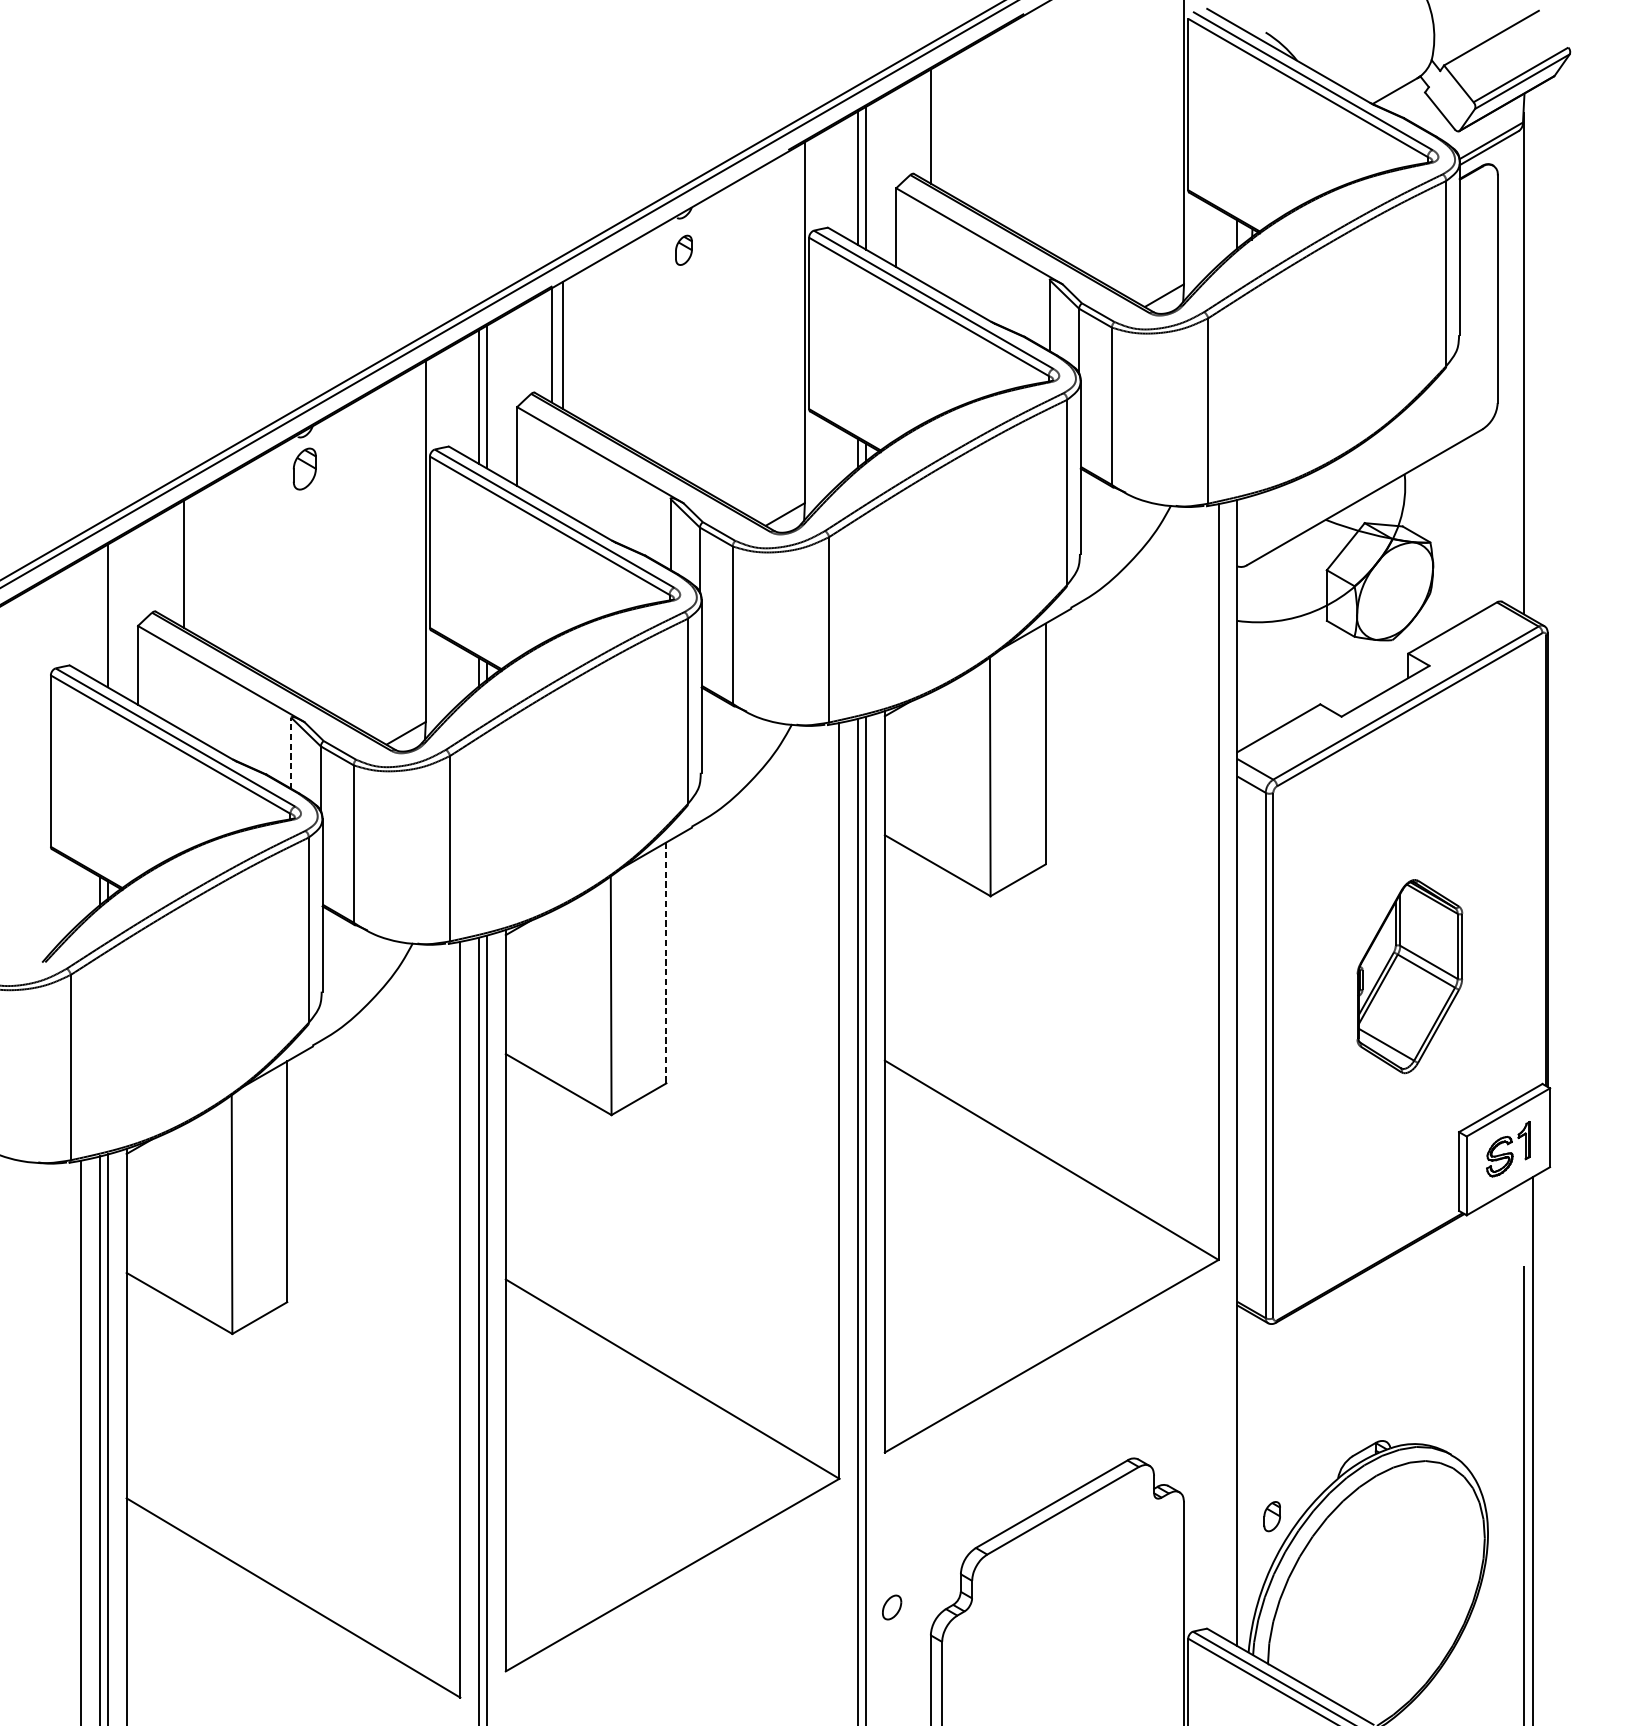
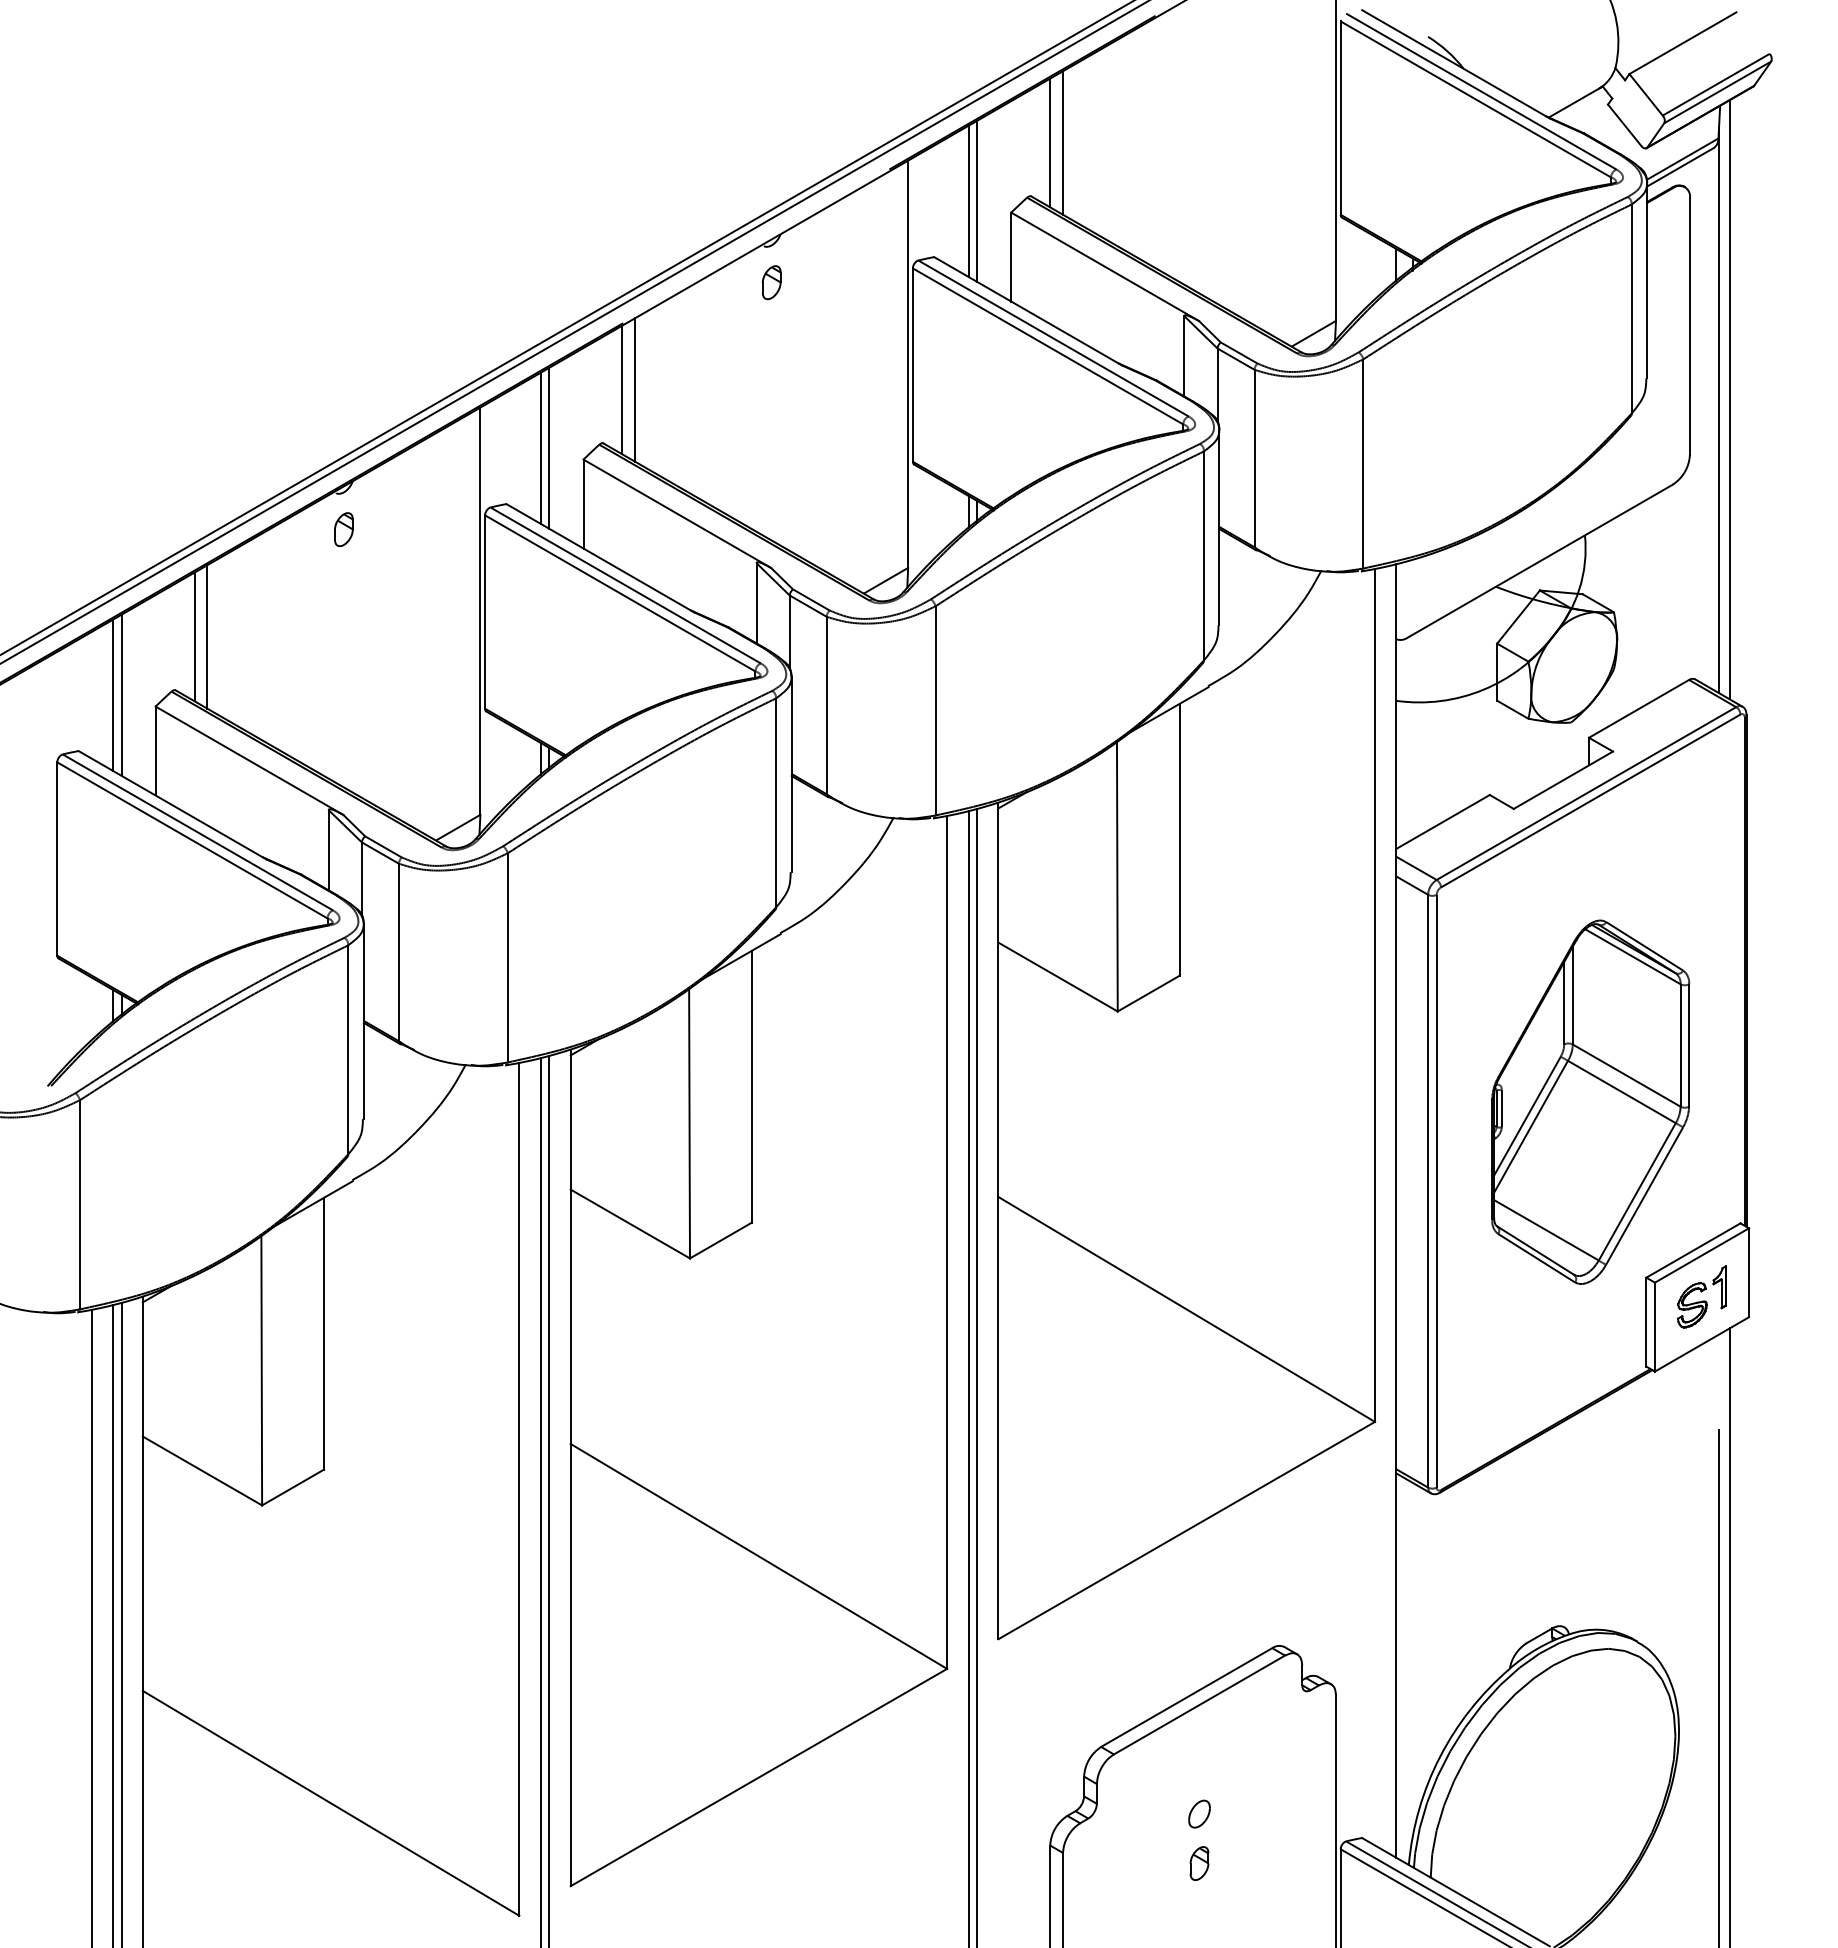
line: (942, 126) -> (1063, 142), added
line: (1532, 353) -> (1729, 399), added
part: (304, 469) -> (343, 529), size x0.71
line: (172, 563) -> (194, 636), added
line: (99, 615) -> (112, 694), added
line: (291, 752) -> (328, 849), dashed -> solid
line: (666, 962) -> (751, 1086), dashed -> solid
part: (1409, 975) -> (1590, 1101), size x1.67
part: (1272, 1516) -> (1199, 1863), moved
part: (892, 1606) -> (1199, 1813), moved

